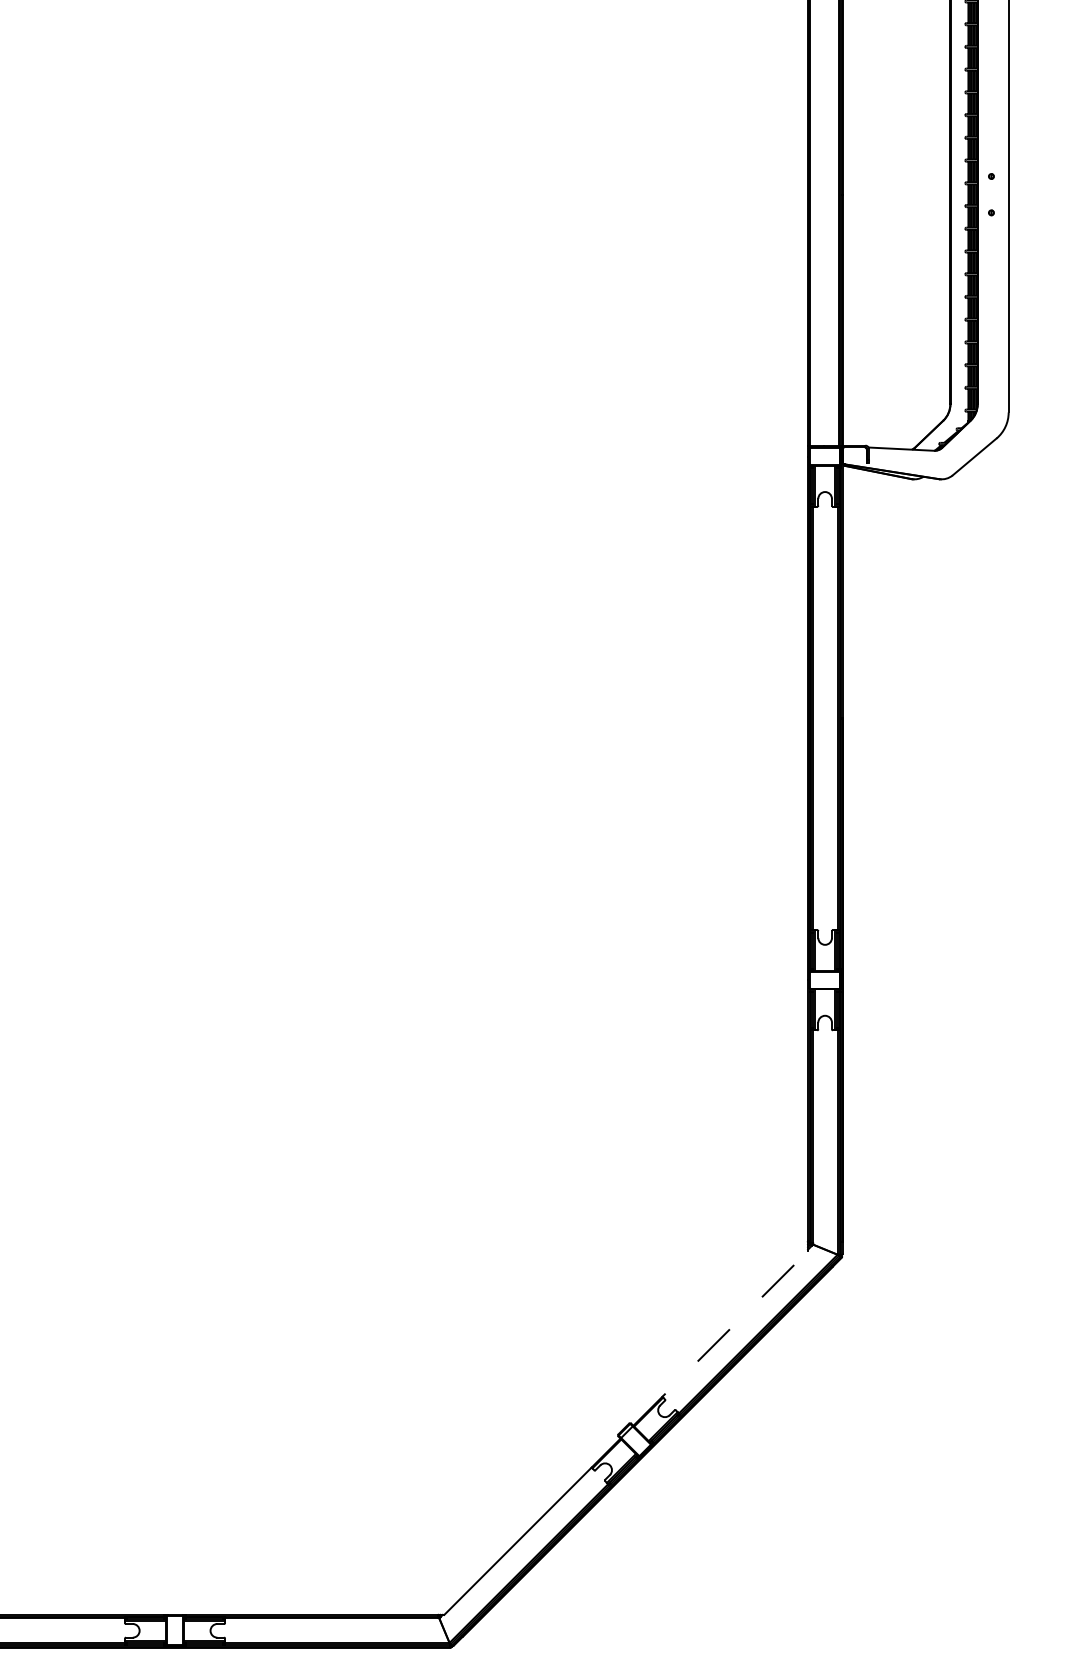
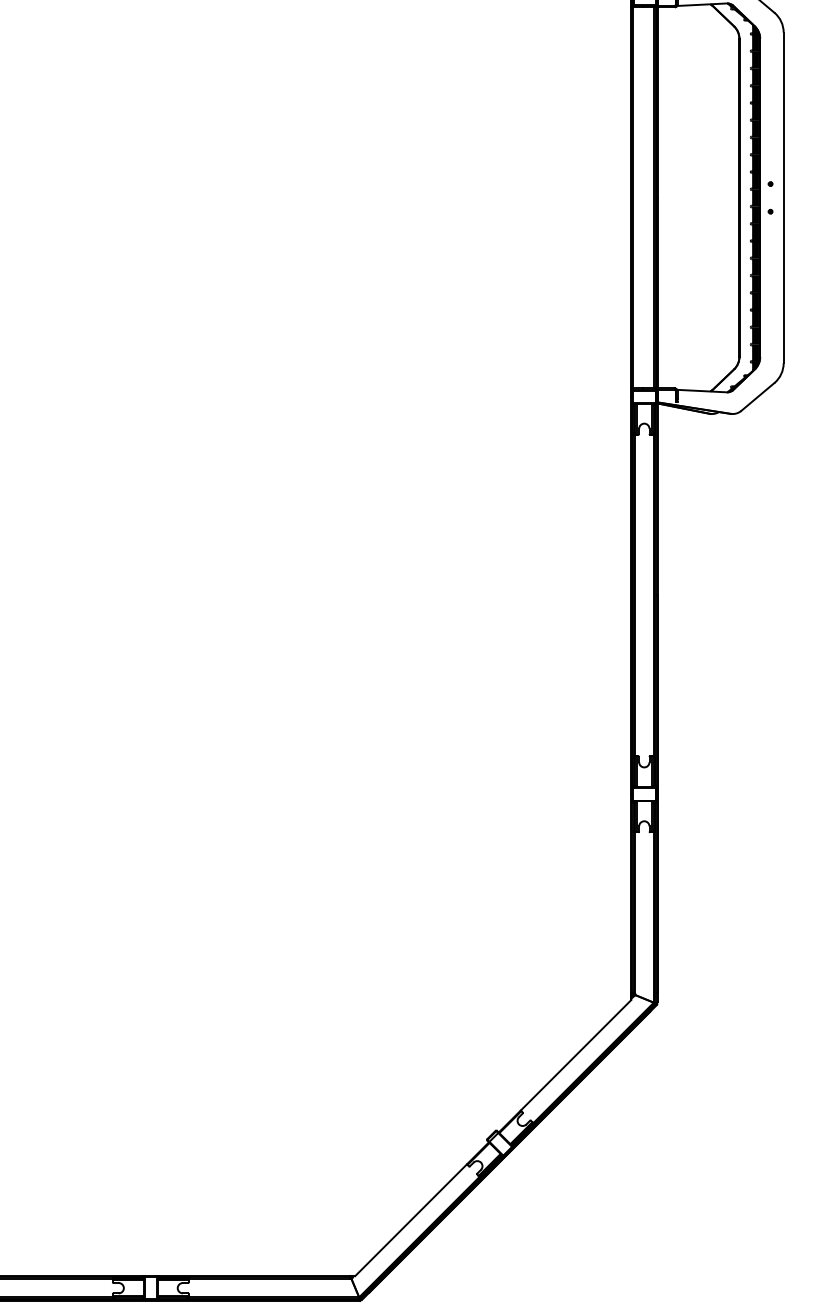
line: (721, 1338) -> (565, 1066), dashed -> solid

